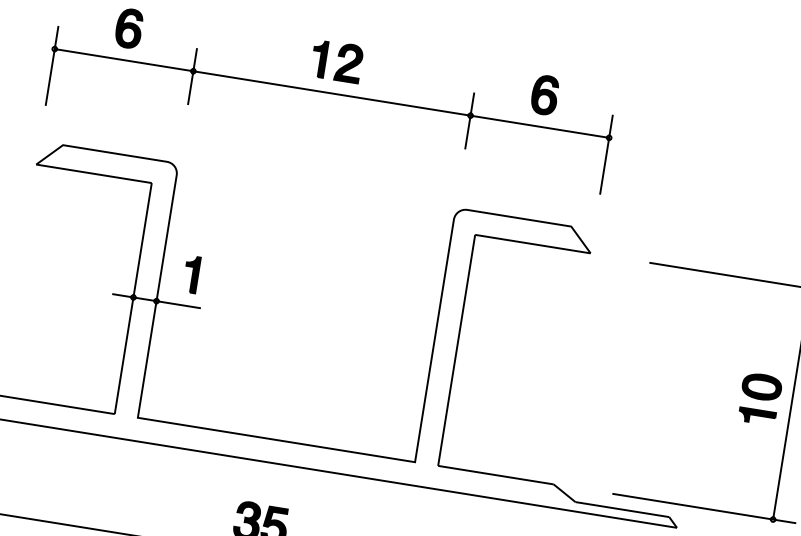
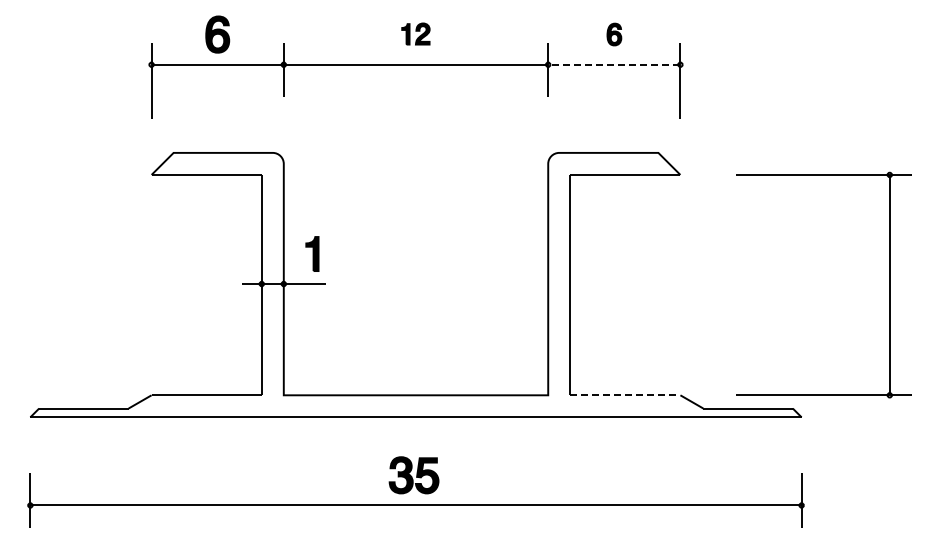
part: (336, 60) -> (415, 33), size x0.6
part: (545, 95) -> (614, 34), size x0.6
line: (539, 126) -> (613, 64), solid -> dashed
part: (760, 398) -> (859, 284), removed
line: (496, 475) -> (625, 395), solid -> dashed

